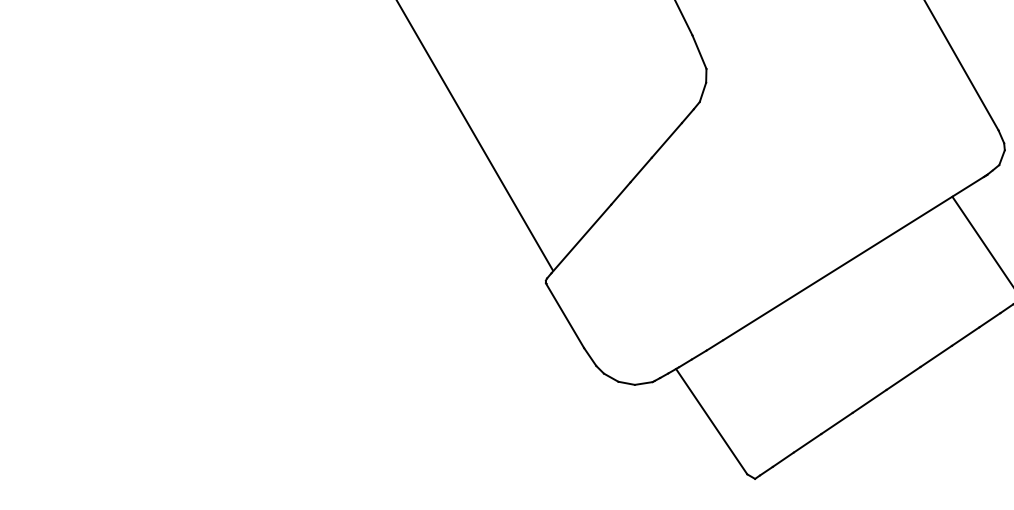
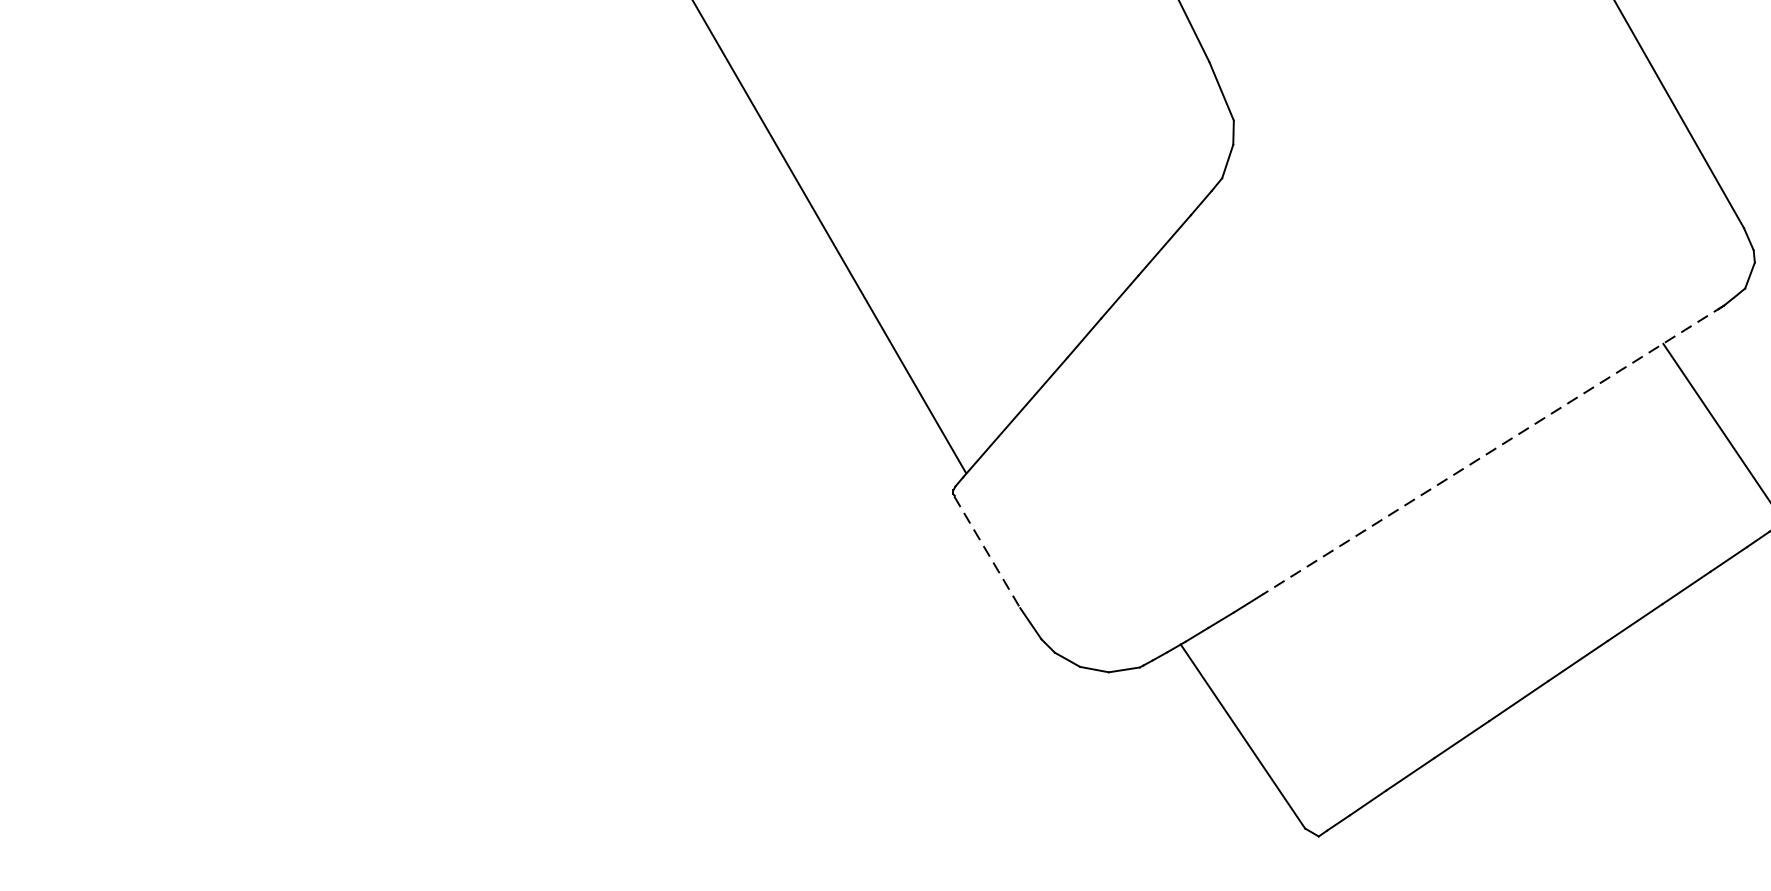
line: (855, 257) -> (1494, 449), solid -> dashed
line: (565, 316) -> (987, 552), solid -> dashed

